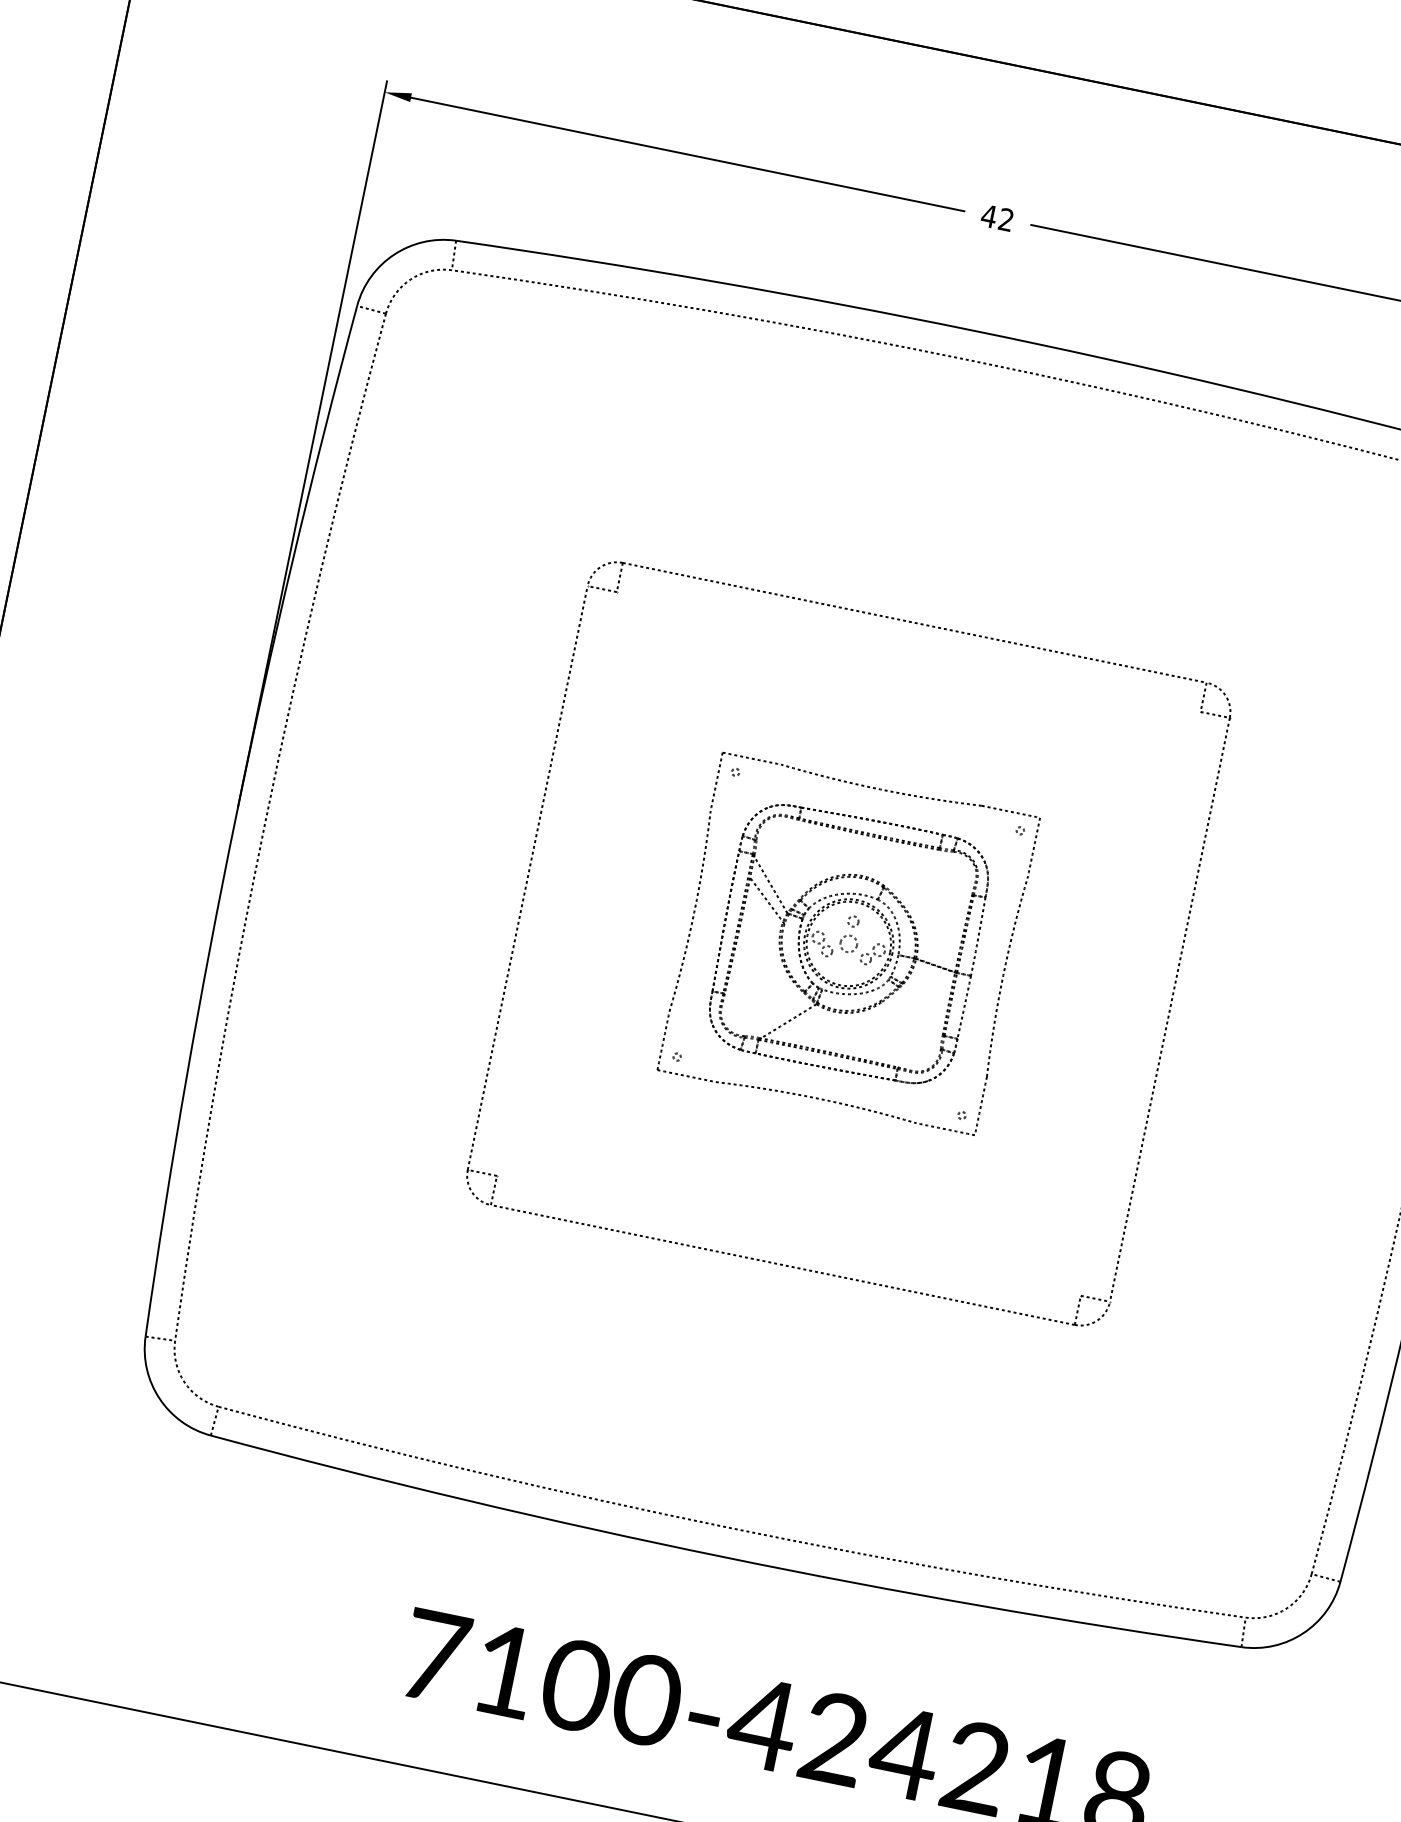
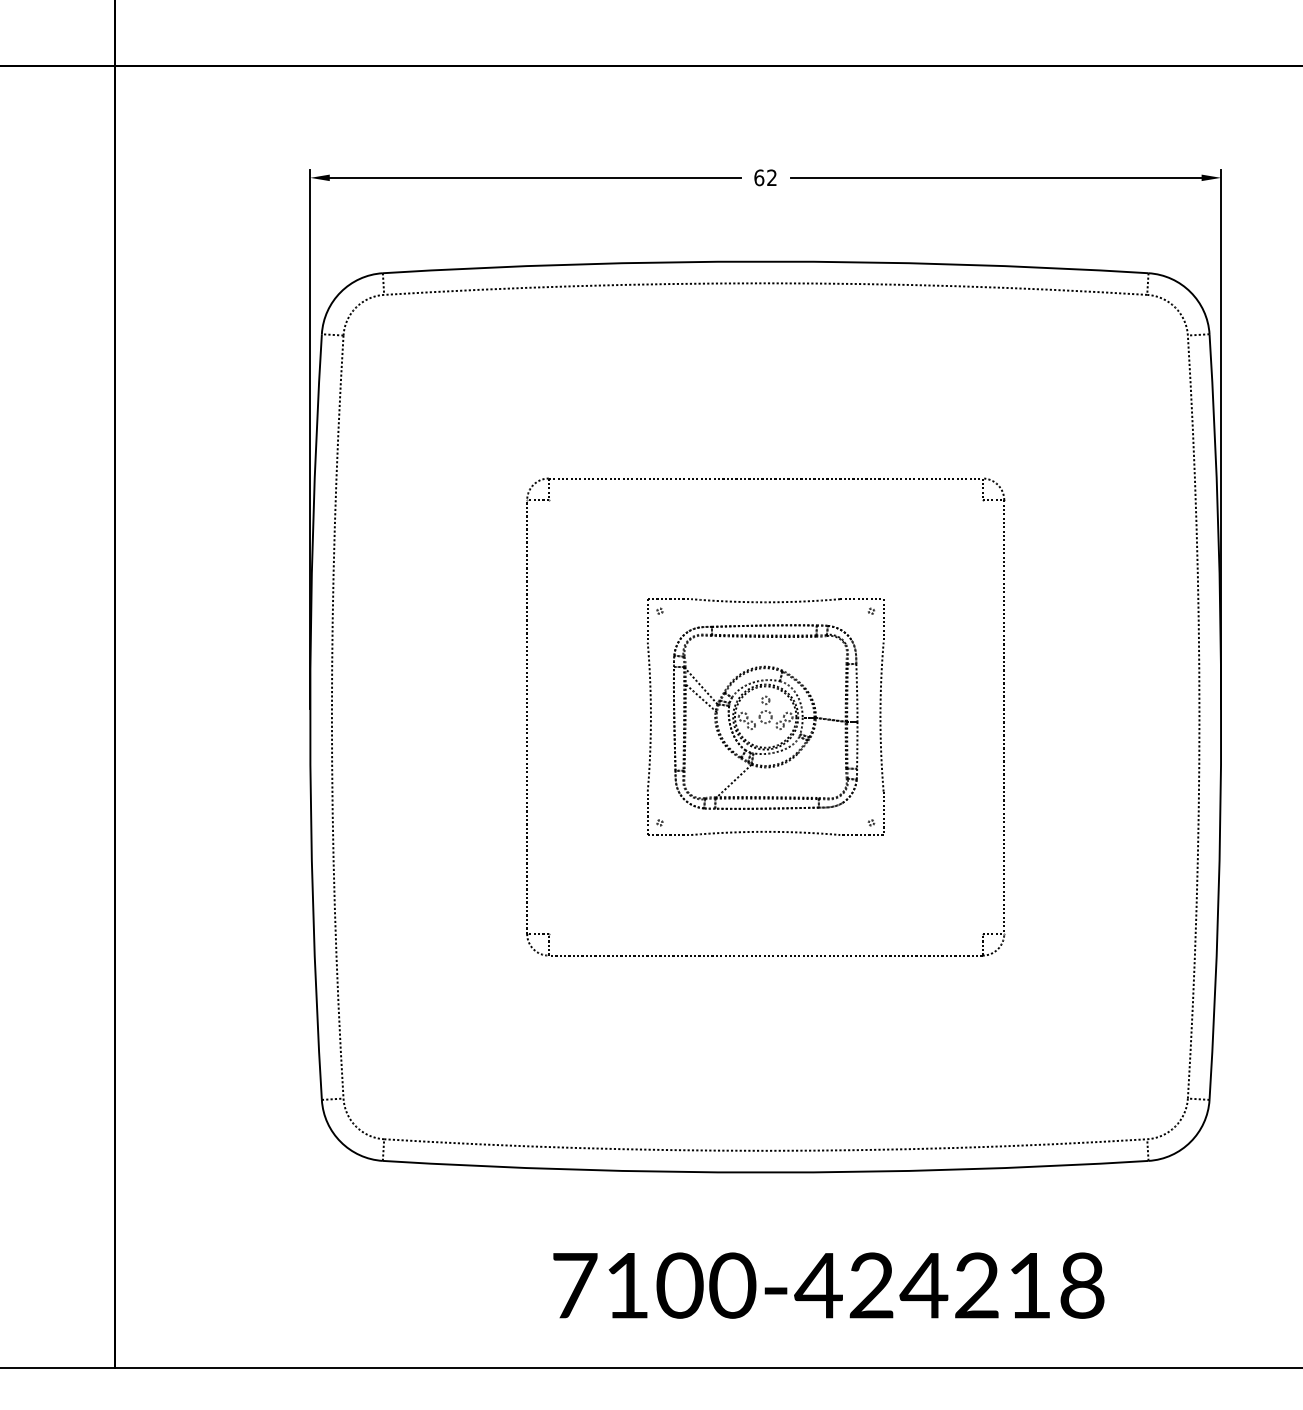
text: (989, 215) -> (759, 177), 42 -> 62

